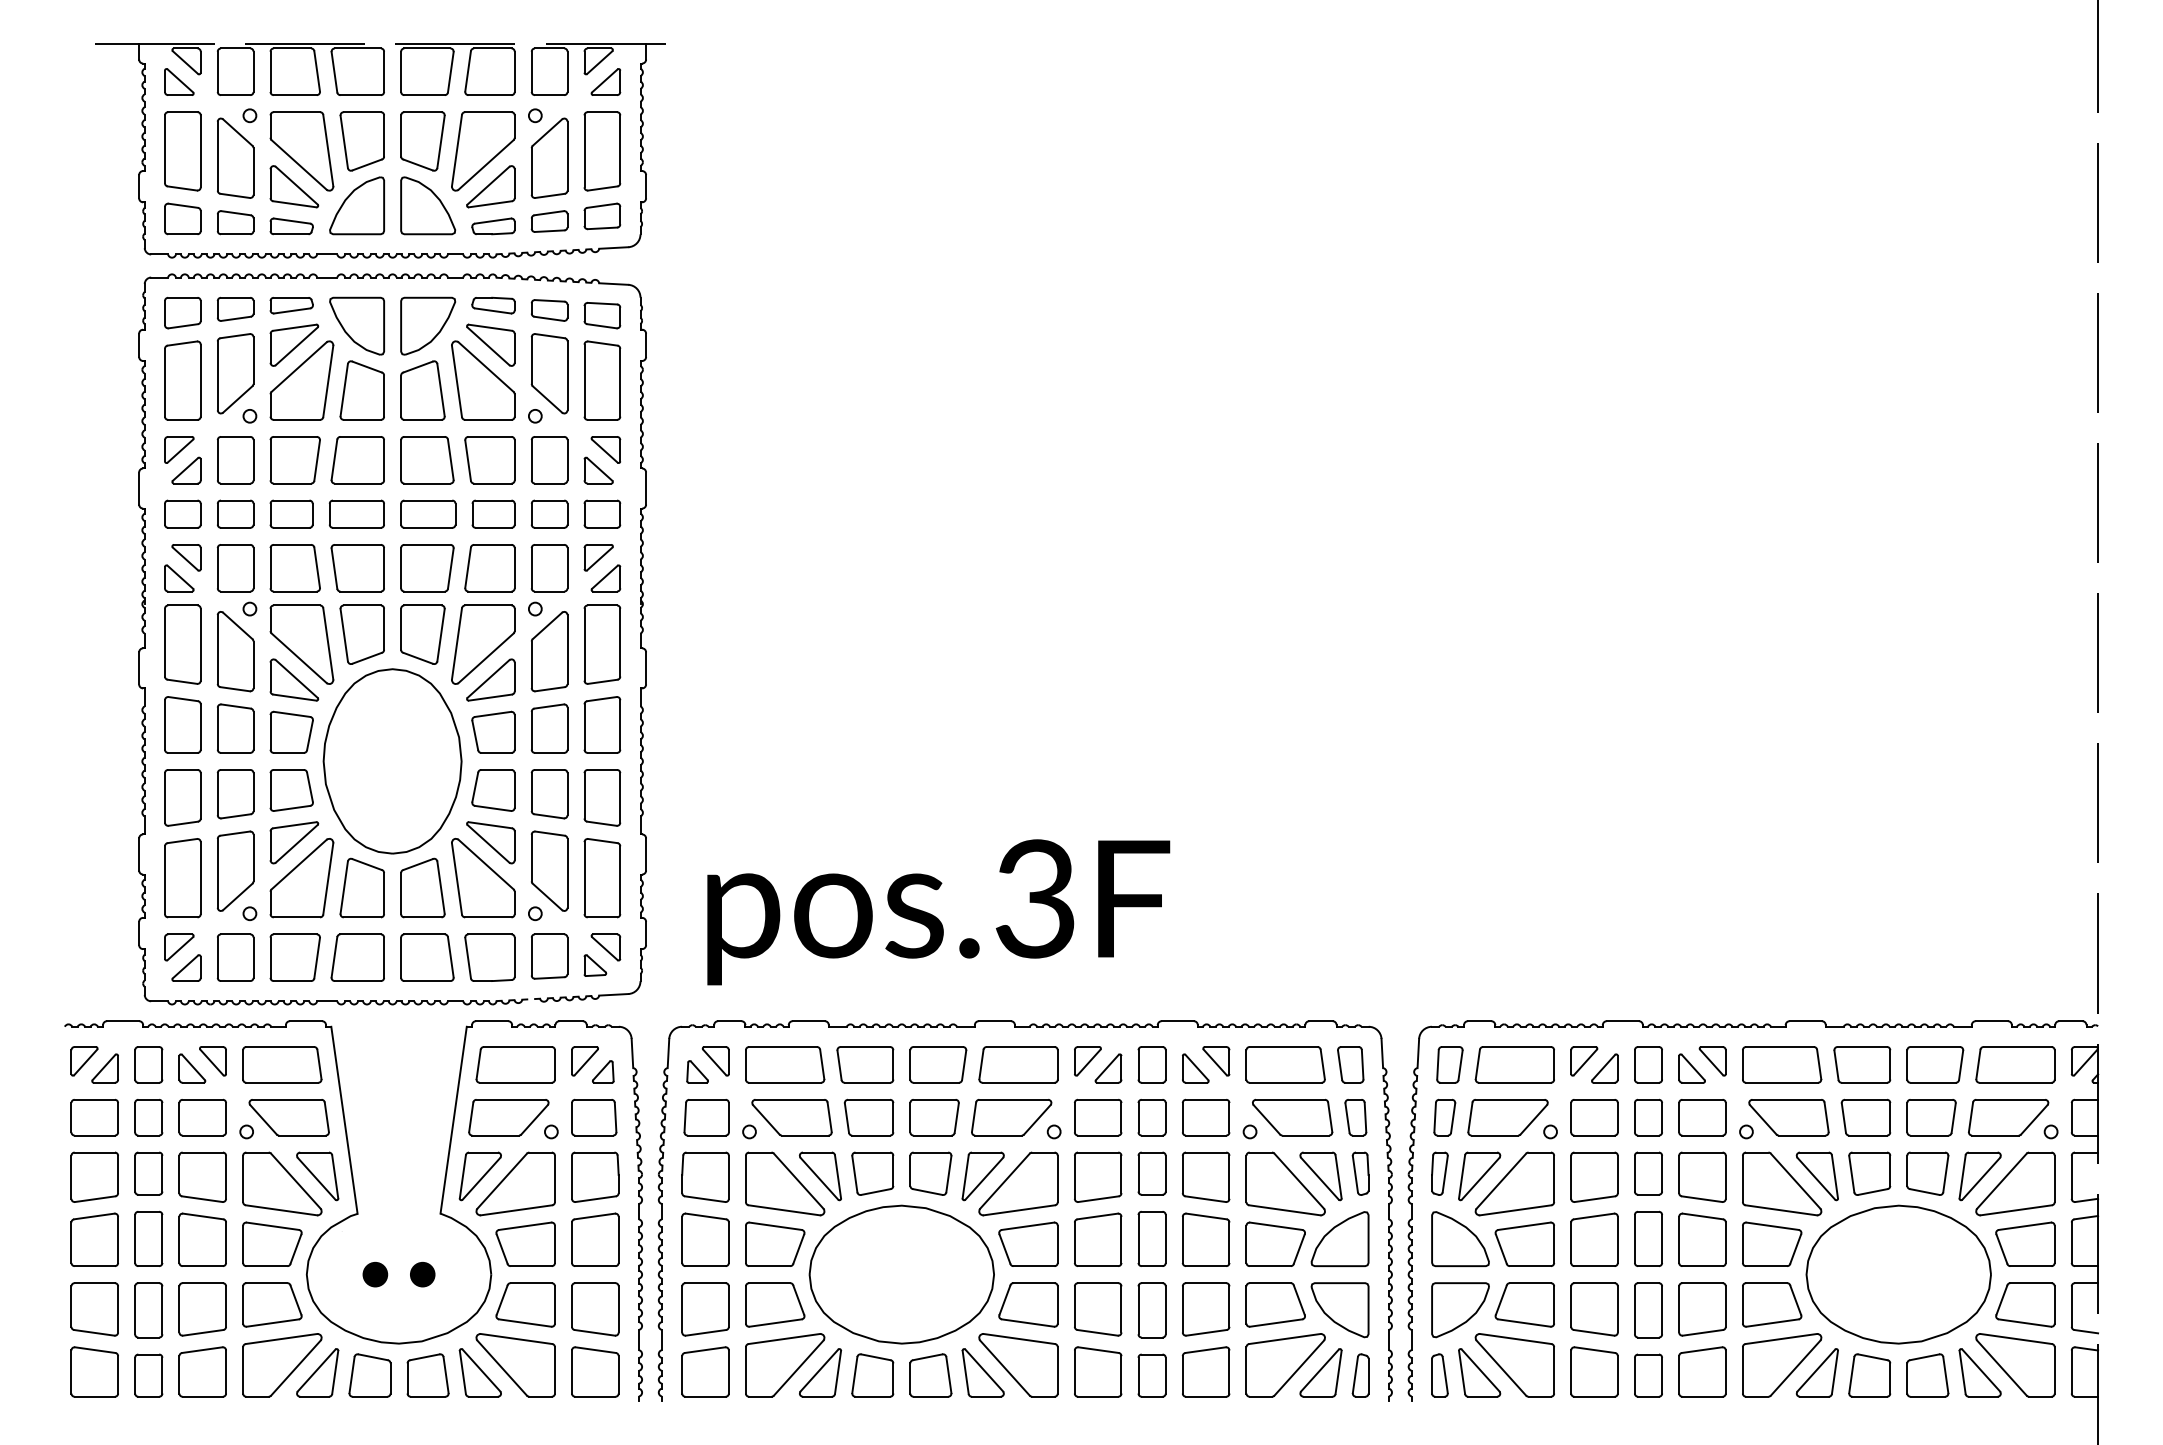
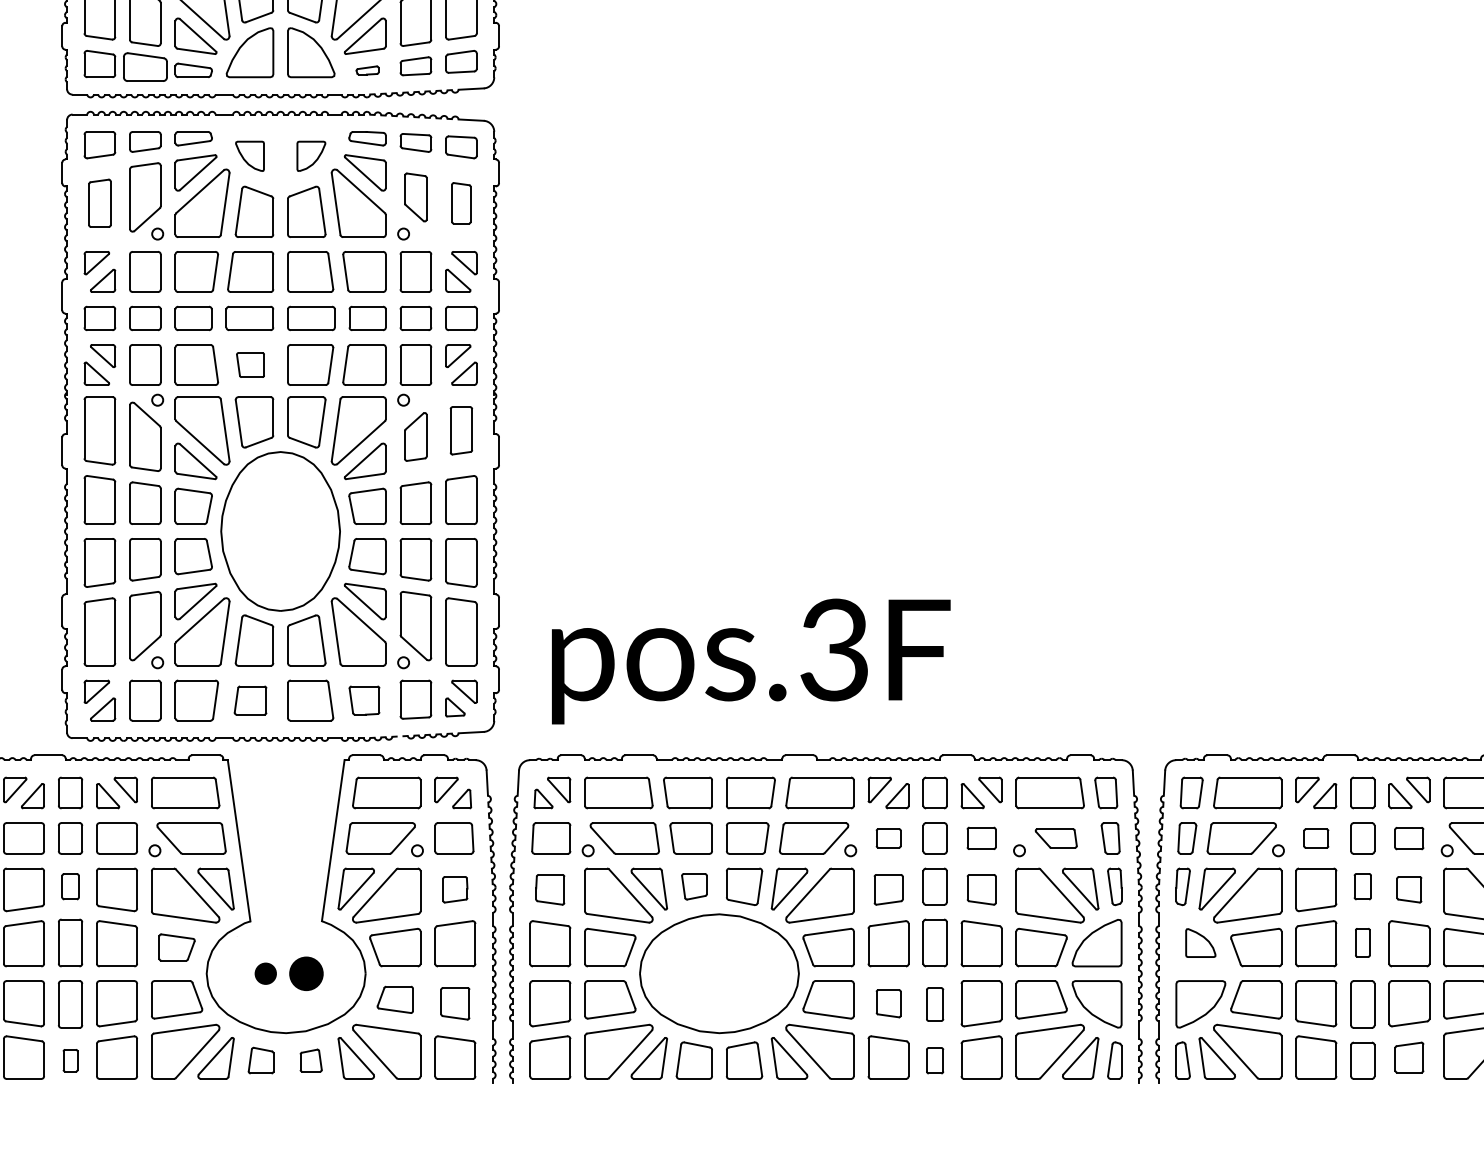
part: (235, 222) -> (145, 67), size x1.4
part: (493, 226) -> (367, 70), size x0.6
part: (356, 325) -> (249, 155), size x0.6
part: (428, 325) -> (311, 155), size x0.6
part: (549, 373) -> (415, 197), size x0.7
part: (182, 380) -> (99, 203), size x0.7
part: (602, 380) -> (461, 203), size x0.6
part: (357, 568) -> (250, 365), size x0.6
part: (602, 644) -> (461, 430), size x0.7
part: (549, 651) -> (415, 436), size x0.7
part: (357, 957) -> (250, 700), size x0.7
part: (489, 957) -> (364, 700), size x0.7
part: (1098, 1117) -> (888, 838), size x0.6
part: (1205, 1117) -> (981, 838), size x0.7
part: (1292, 1117) -> (1056, 838), size x0.6
part: (1594, 1117) -> (1316, 838), size x0.6
part: (1702, 1117) -> (1409, 838), size x0.7
part: (148, 1173) -> (70, 886), size x0.7
part: (872, 1173) -> (694, 886), size x0.7
part: (1648, 1173) -> (1362, 886), size x0.7
part: (595, 1176) -> (455, 889), size x0.6
part: (705, 1176) -> (550, 889), size x0.7
part: (1098, 1176) -> (888, 889), size x0.7
part: (1206, 1176) -> (981, 889), size x0.7
part: (1702, 1176) -> (1409, 889), size x0.6
part: (1460, 1238) -> (1200, 942), size x0.6
part: (1648, 1238) -> (1362, 942), size x0.6
part: (272, 1243) -> (177, 946), size x0.7
part: (422, 1274) -> (306, 973), size x1.6
part: (525, 1304) -> (395, 999), size x0.7
part: (595, 1309) -> (455, 1003), size x0.7
part: (1098, 1309) -> (888, 1003), size x0.6
part: (1151, 1310) -> (934, 1004), size x0.7
part: (1702, 1371) -> (1409, 1057), size x0.7
part: (148, 1375) -> (70, 1060), size x0.6
part: (369, 1375) -> (260, 1060), size x0.7
part: (427, 1375) -> (310, 1060), size x0.6
part: (1151, 1375) -> (934, 1060), size x0.7

